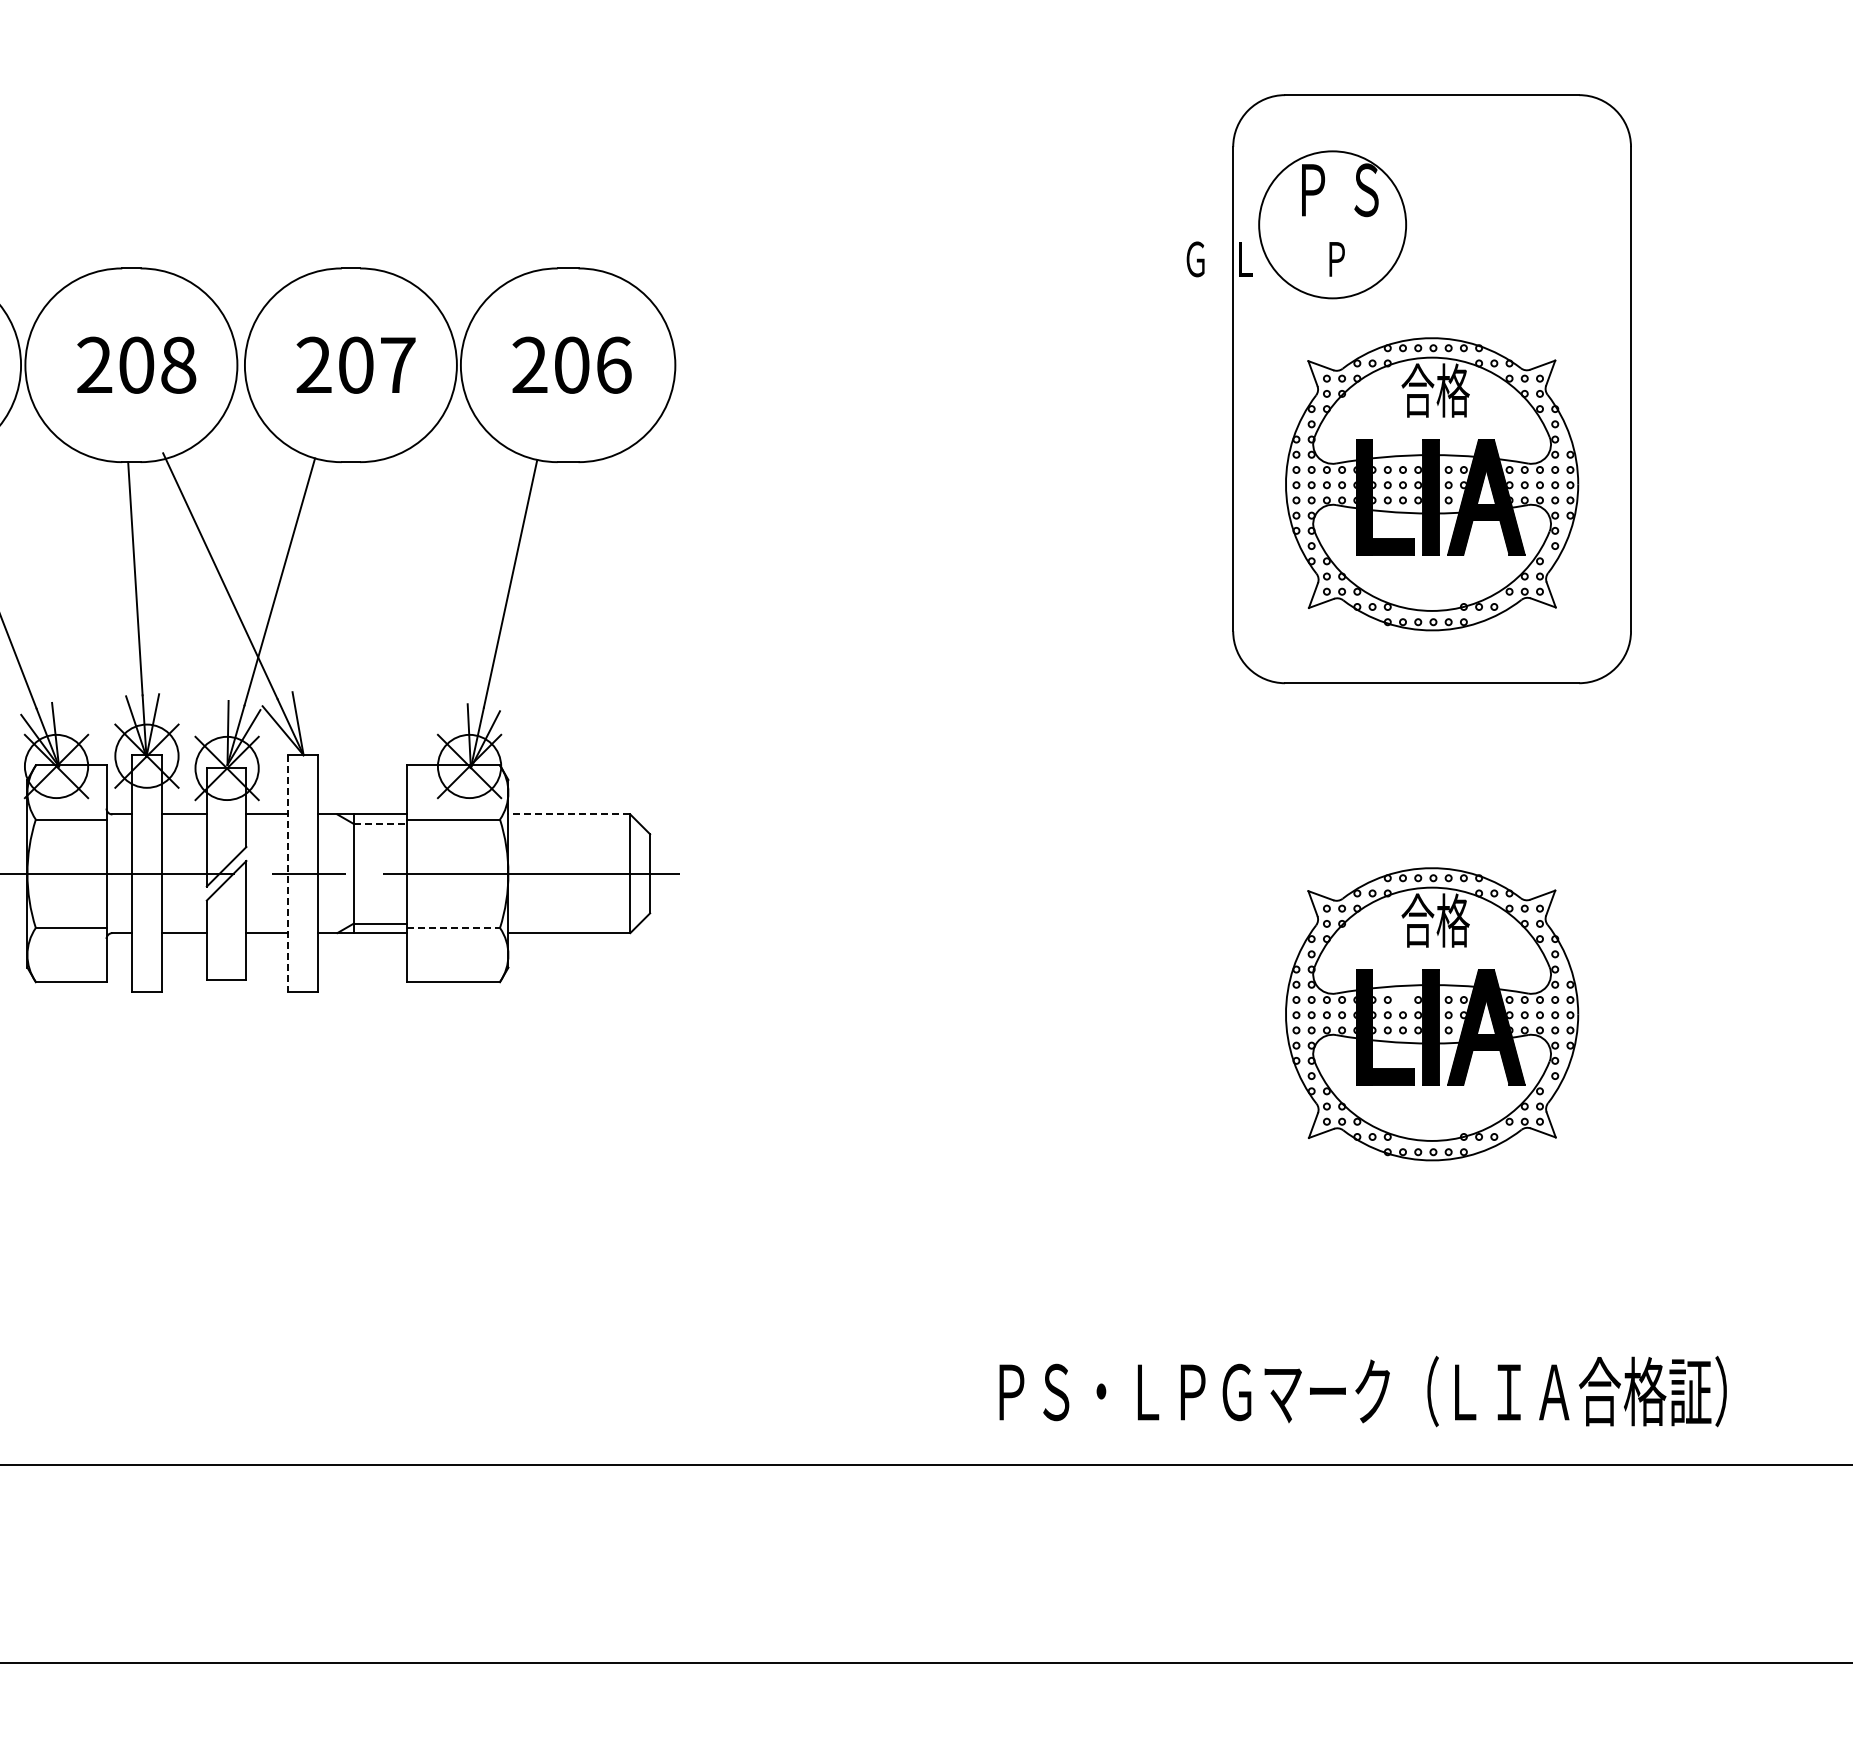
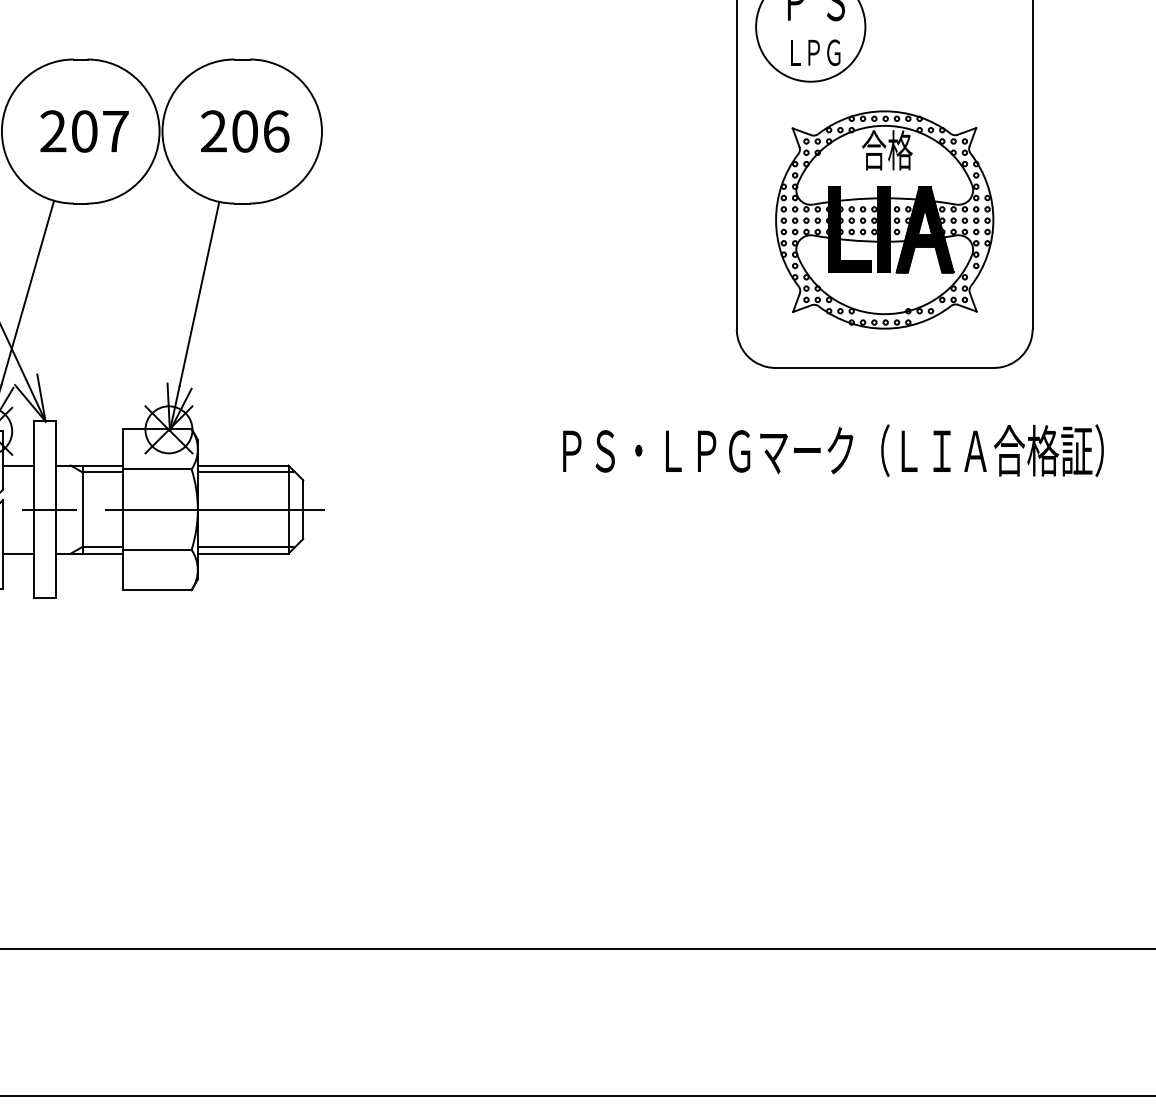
text: (1195, 259) -> (833, 52), moved
text: (1245, 259) -> (795, 52), moved
line: (569, 814) -> (243, 465), dashed -> solid
line: (380, 823) -> (102, 472), dashed -> solid
line: (573, 823) -> (246, 472), added
line: (288, 873) -> (34, 509), dashed -> solid
line: (573, 923) -> (246, 546), added
line: (454, 928) -> (157, 550), dashed -> solid
part: (1432, 1014) -> (885, 614), removed
text: (1362, 1391) -> (832, 450), moved

